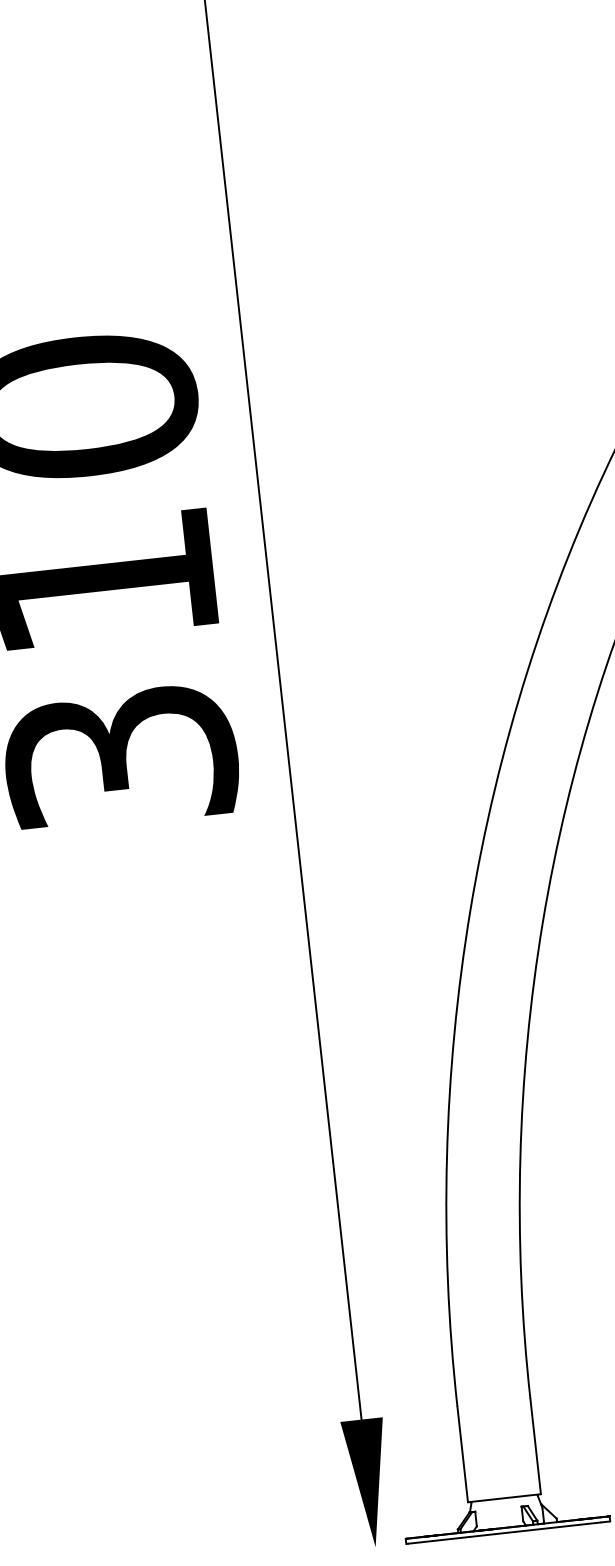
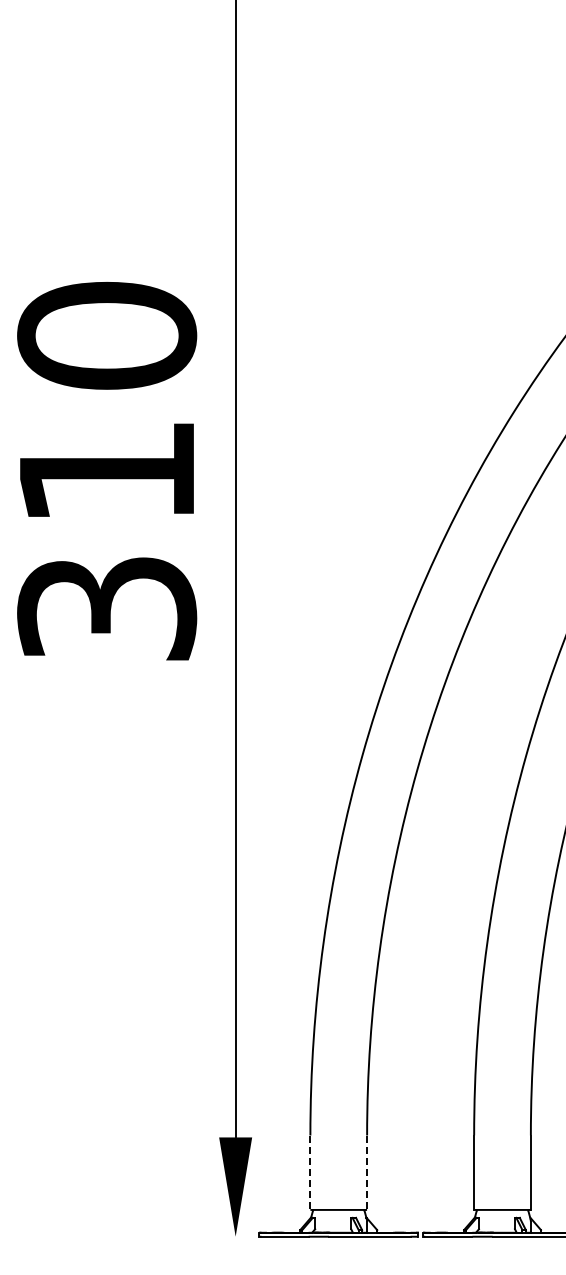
line: (536, 1447) -> (367, 1173), solid -> dashed
line: (462, 1455) -> (310, 1173), solid -> dashed

